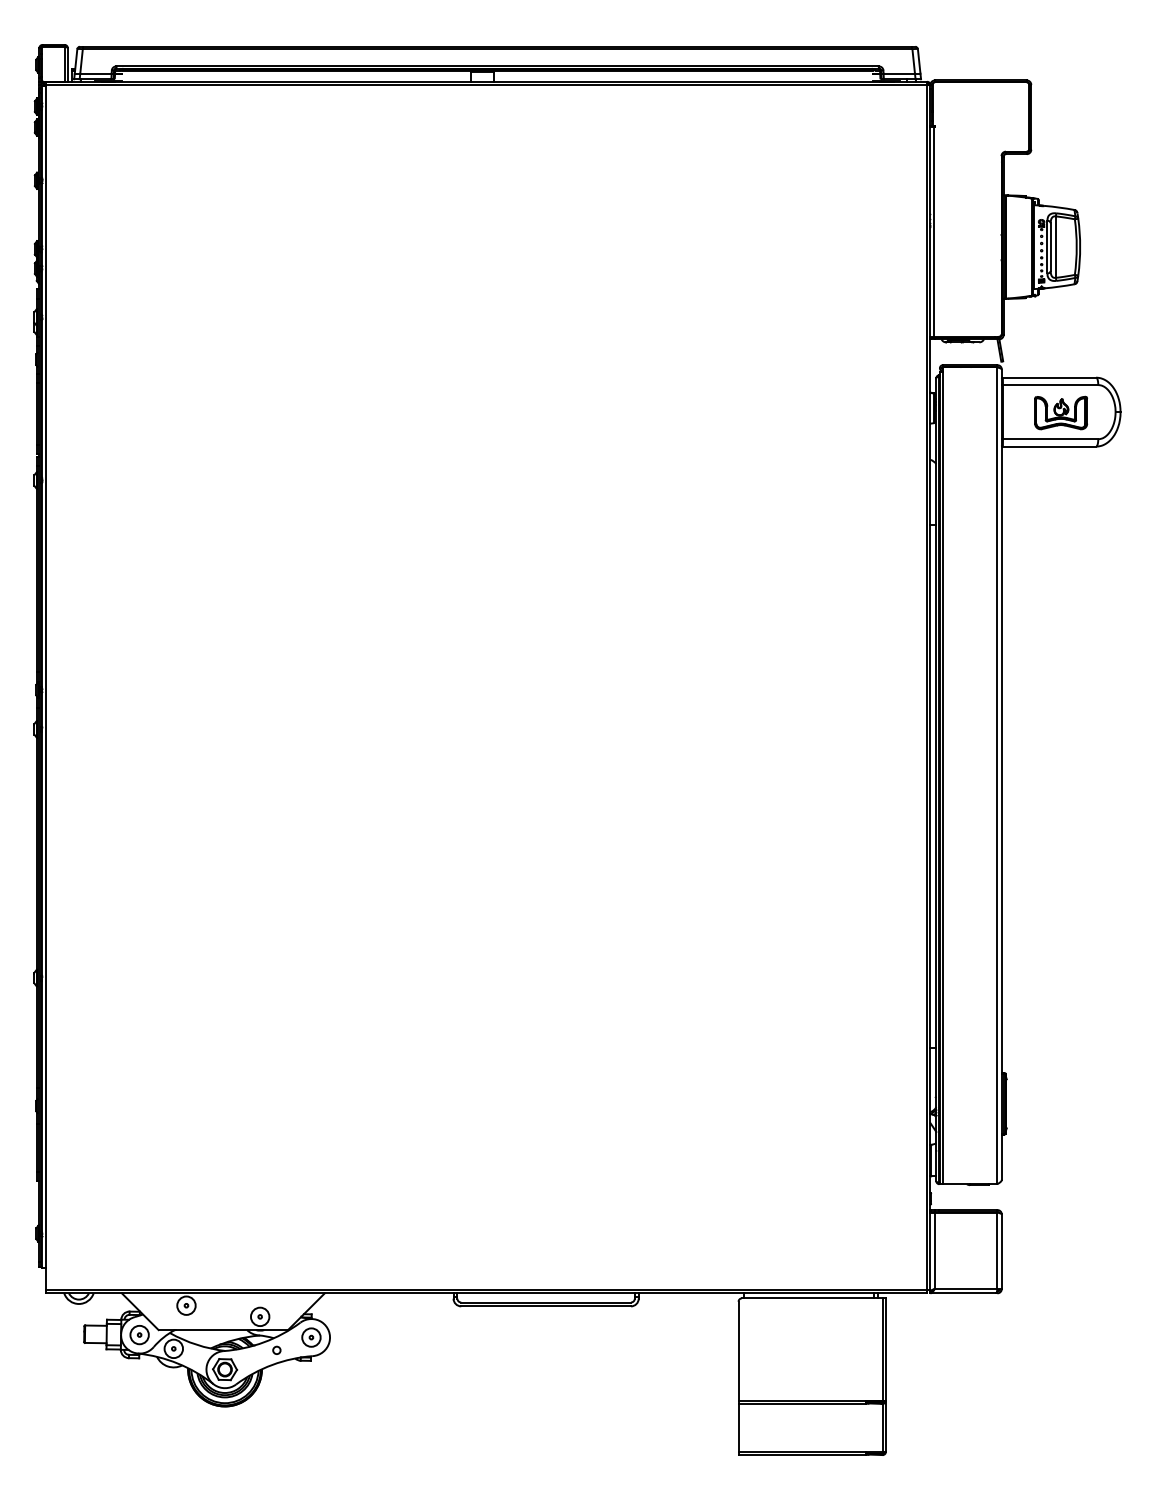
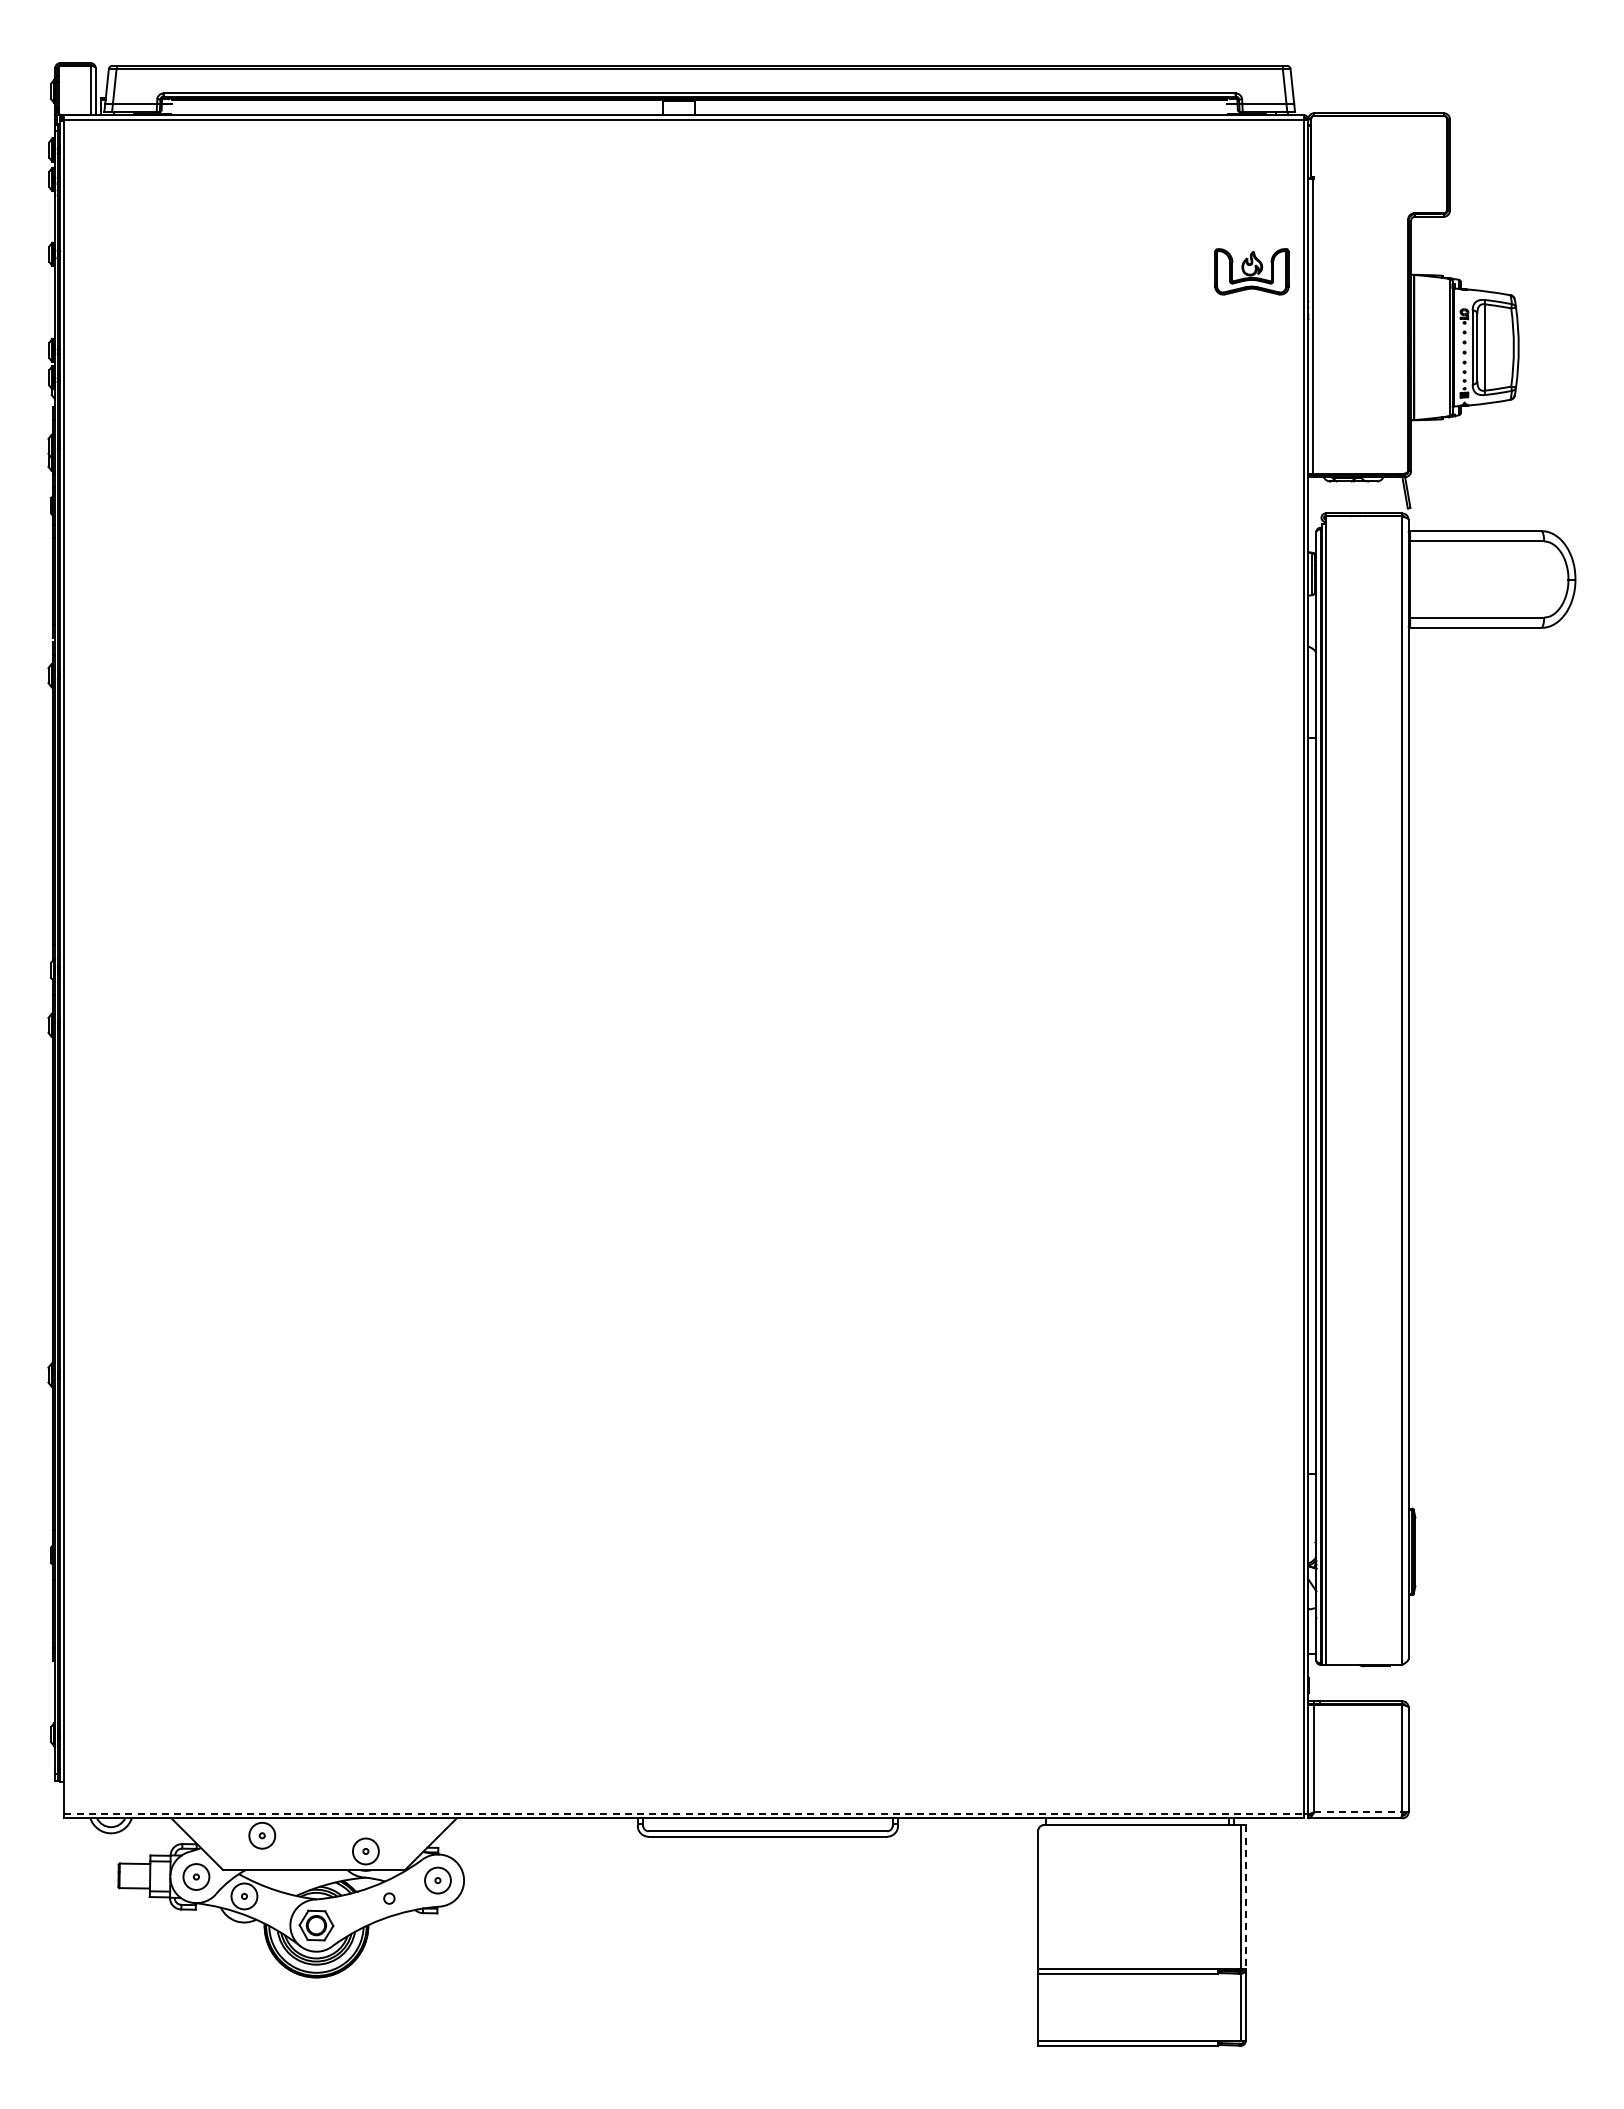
part: (1060, 412) -> (1251, 271), moved
line: (486, 1289) -> (684, 1813), solid -> dashed
line: (966, 1289) -> (1358, 1812), solid -> dashed
line: (885, 1349) -> (1245, 1897), solid -> dashed

